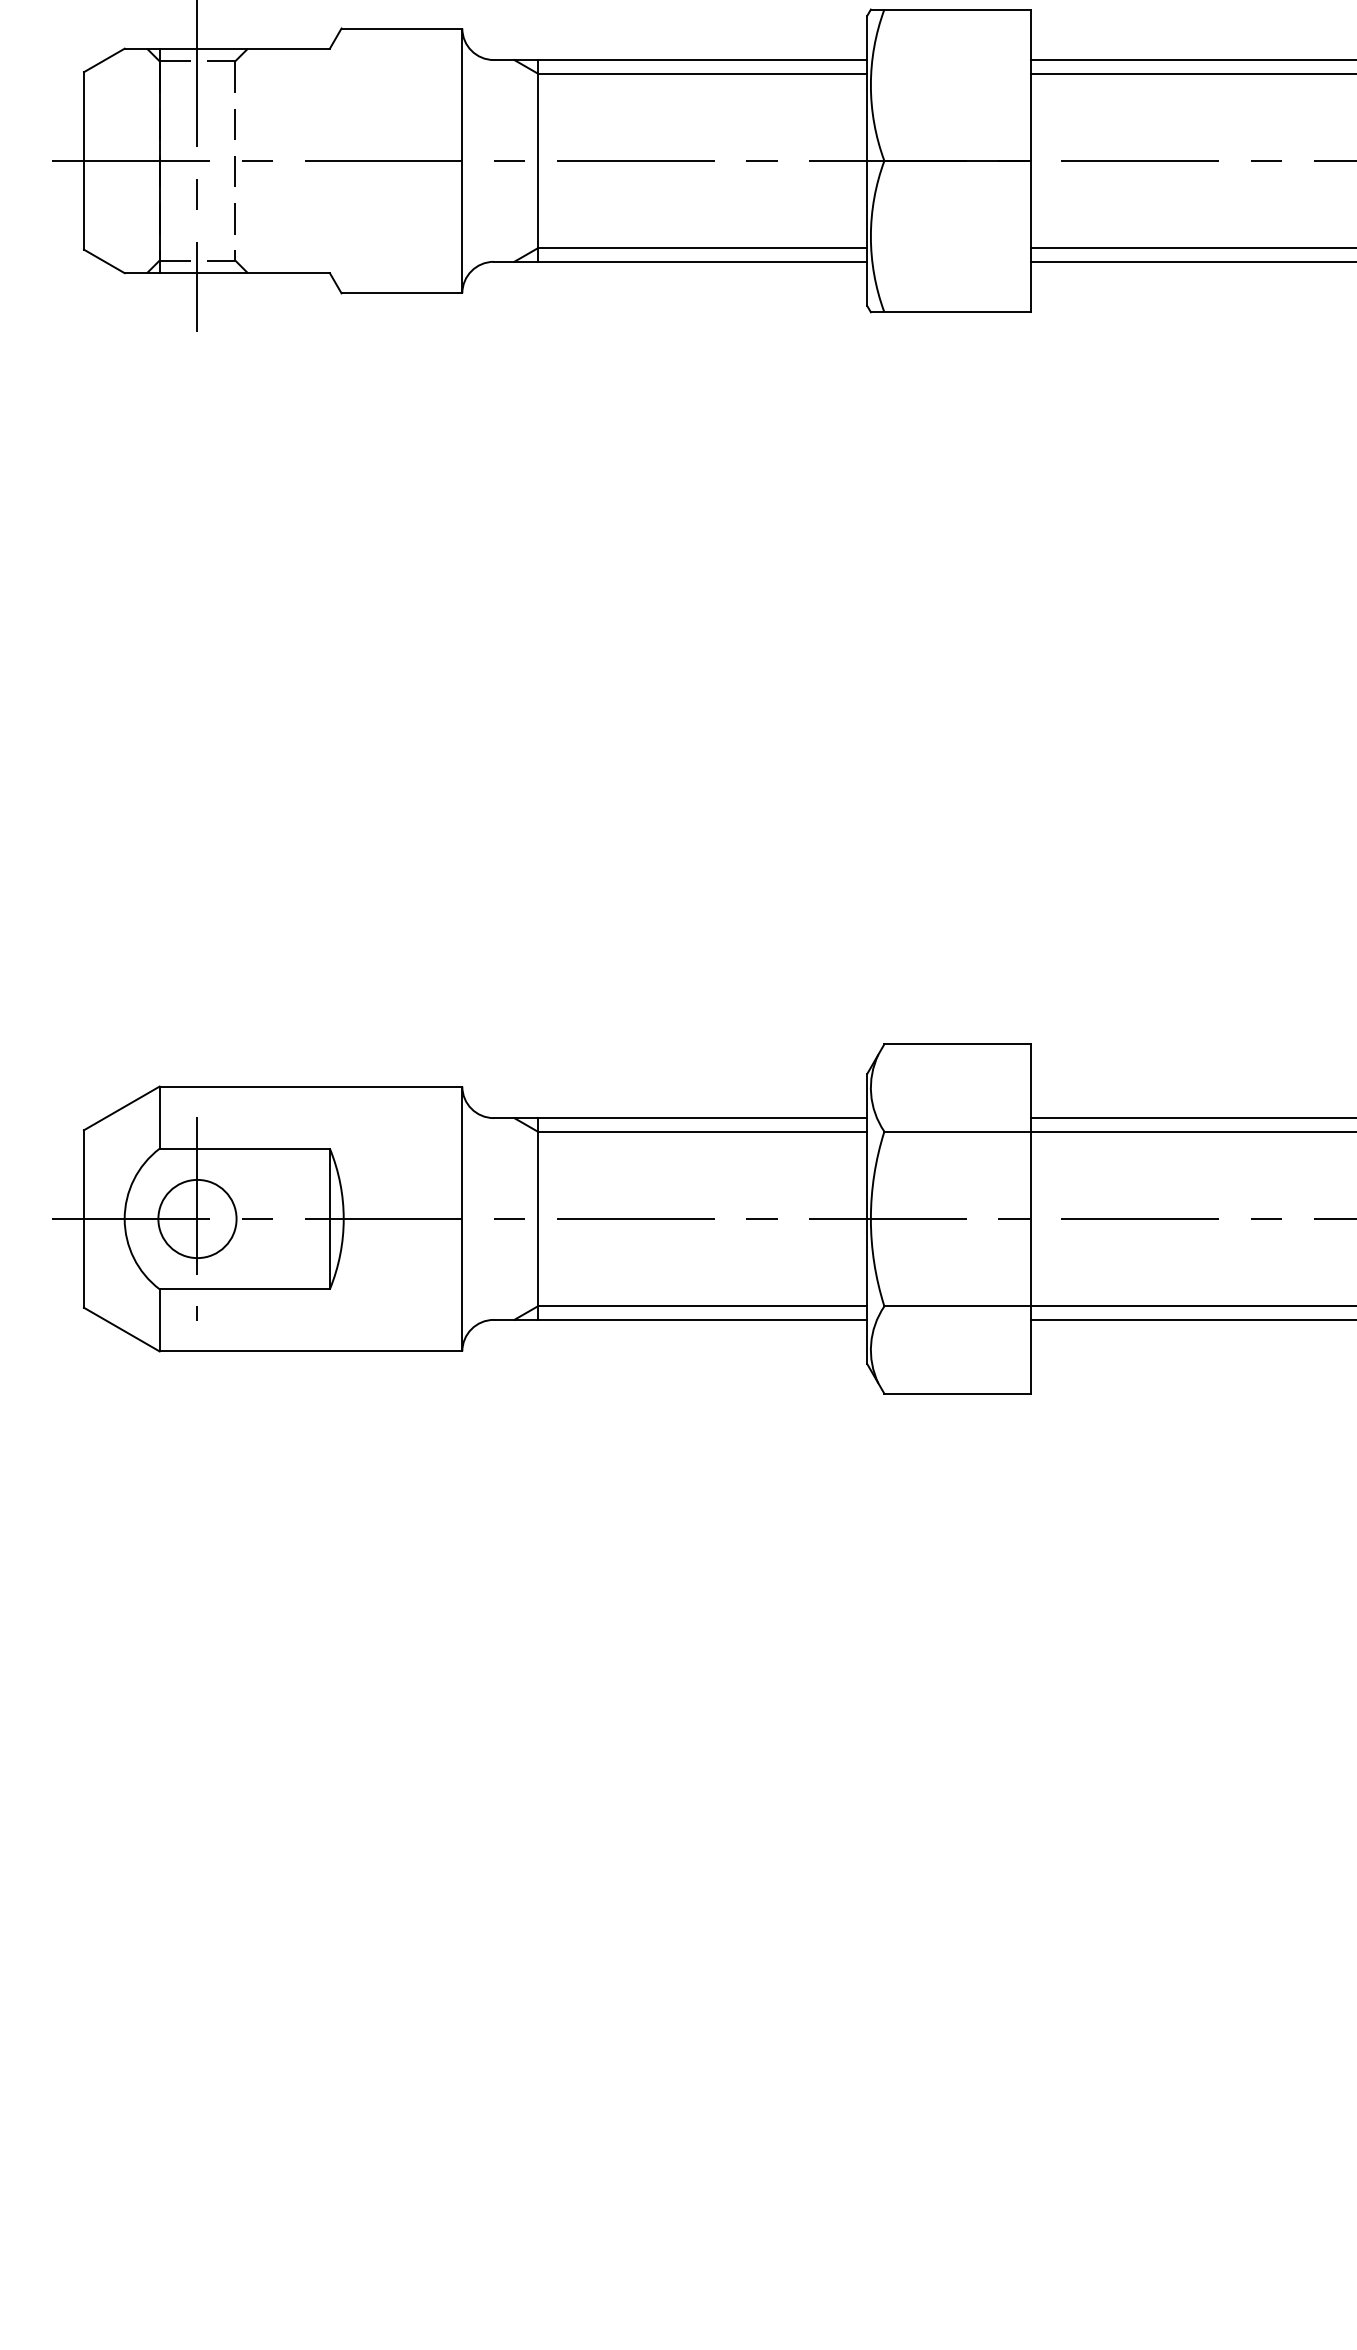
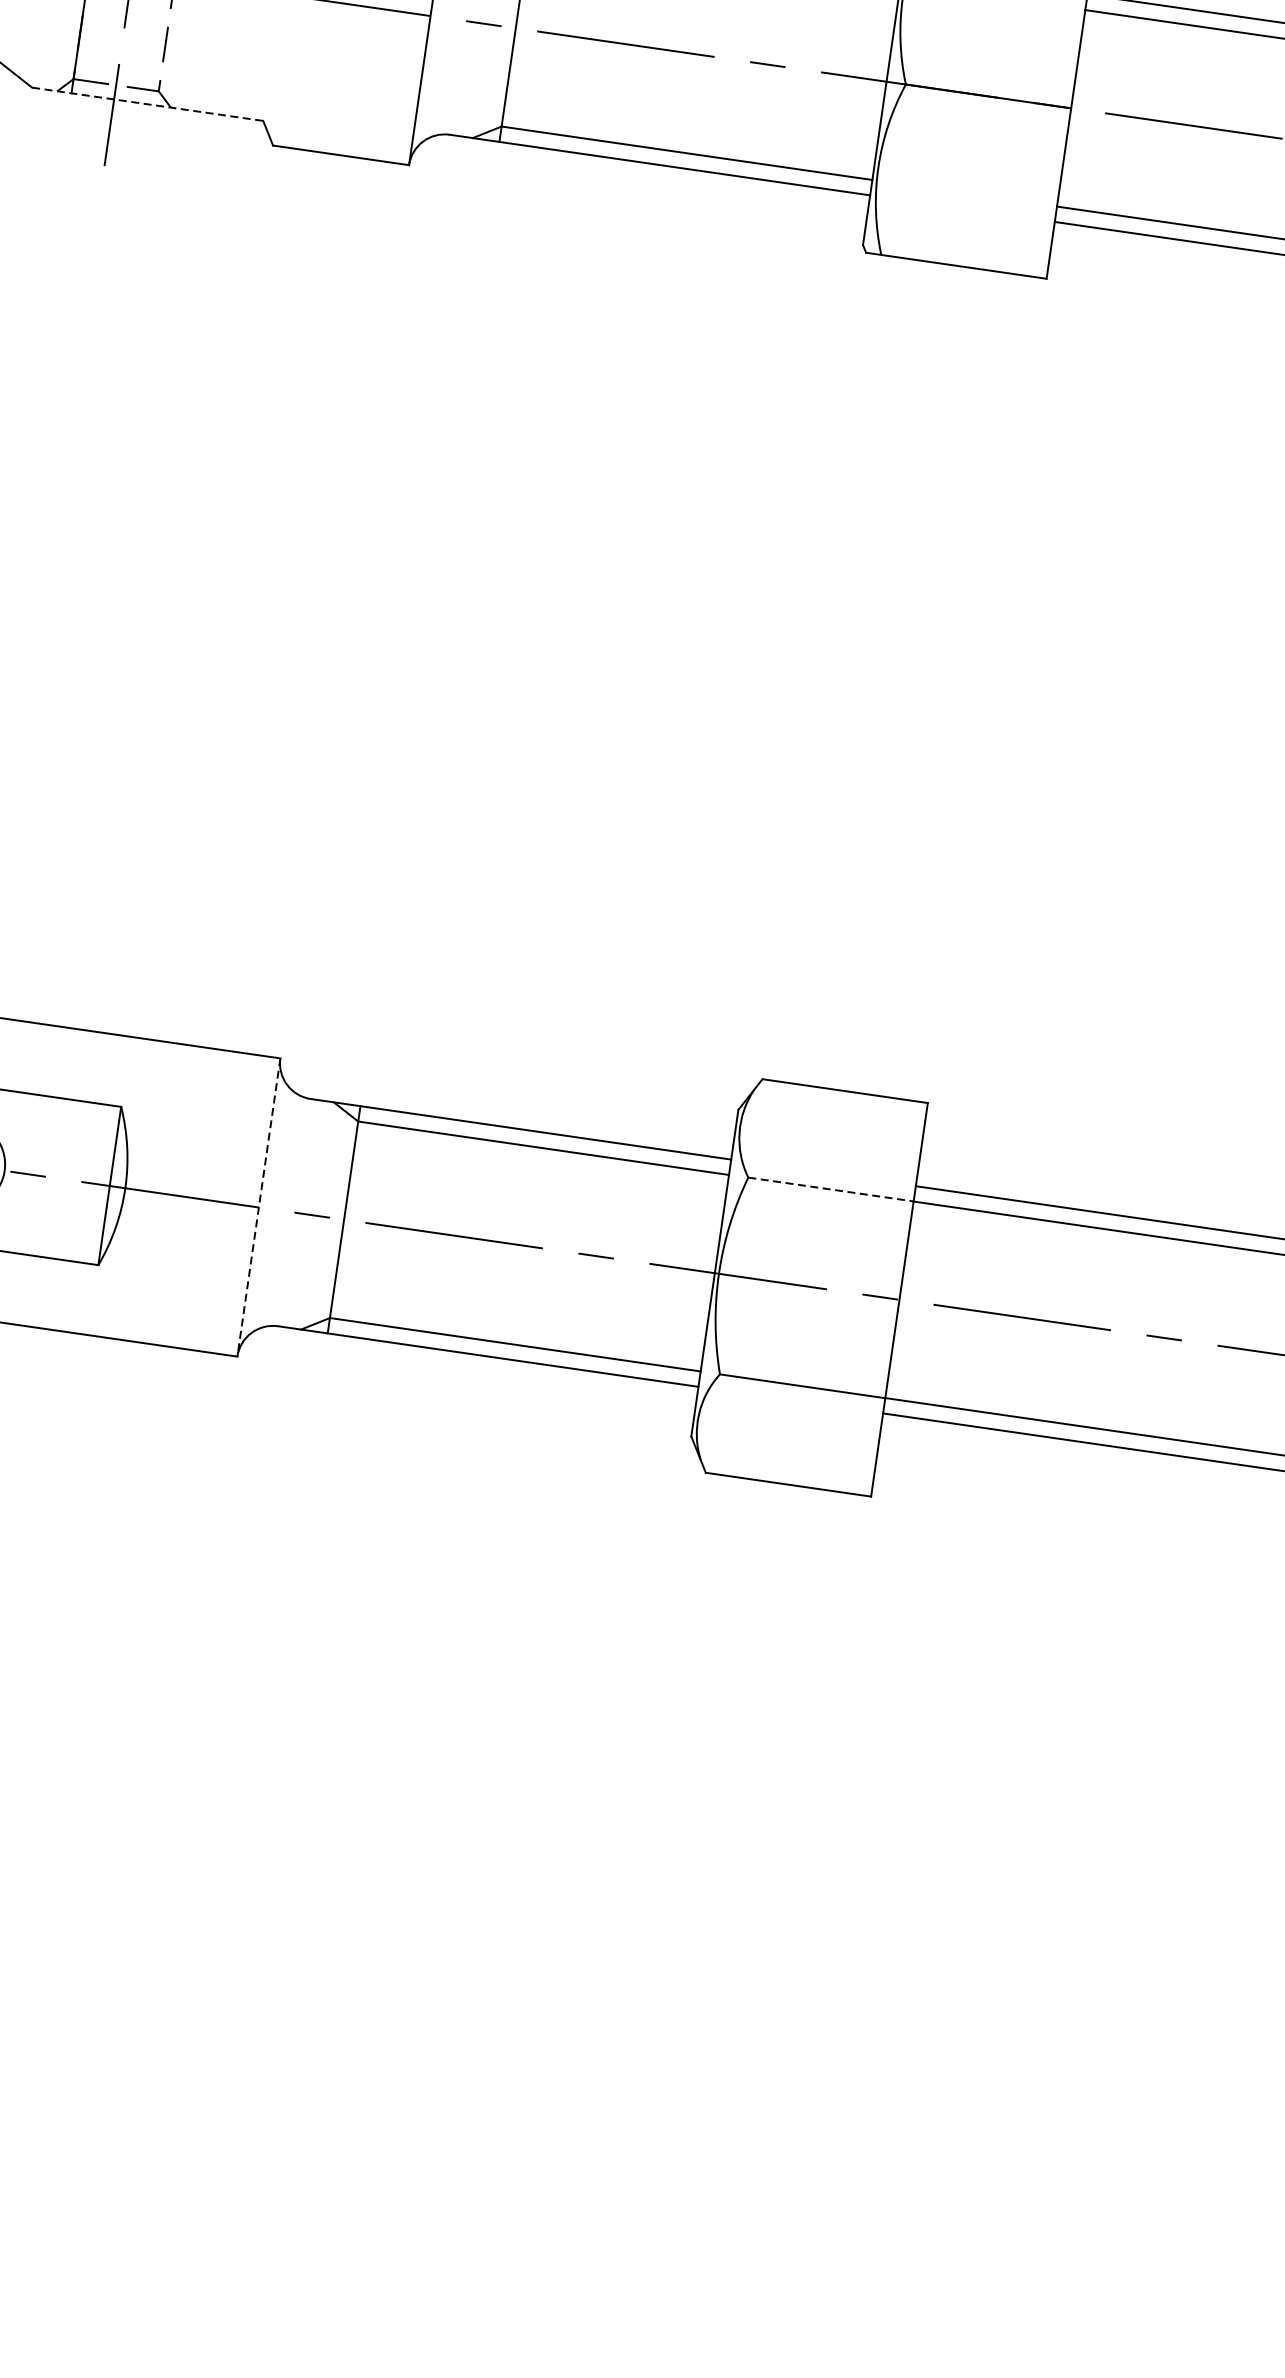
line: (227, 273) -> (147, 104), solid -> dashed
line: (958, 1131) -> (831, 1189), solid -> dashed
line: (462, 1219) -> (259, 1208), solid -> dashed

